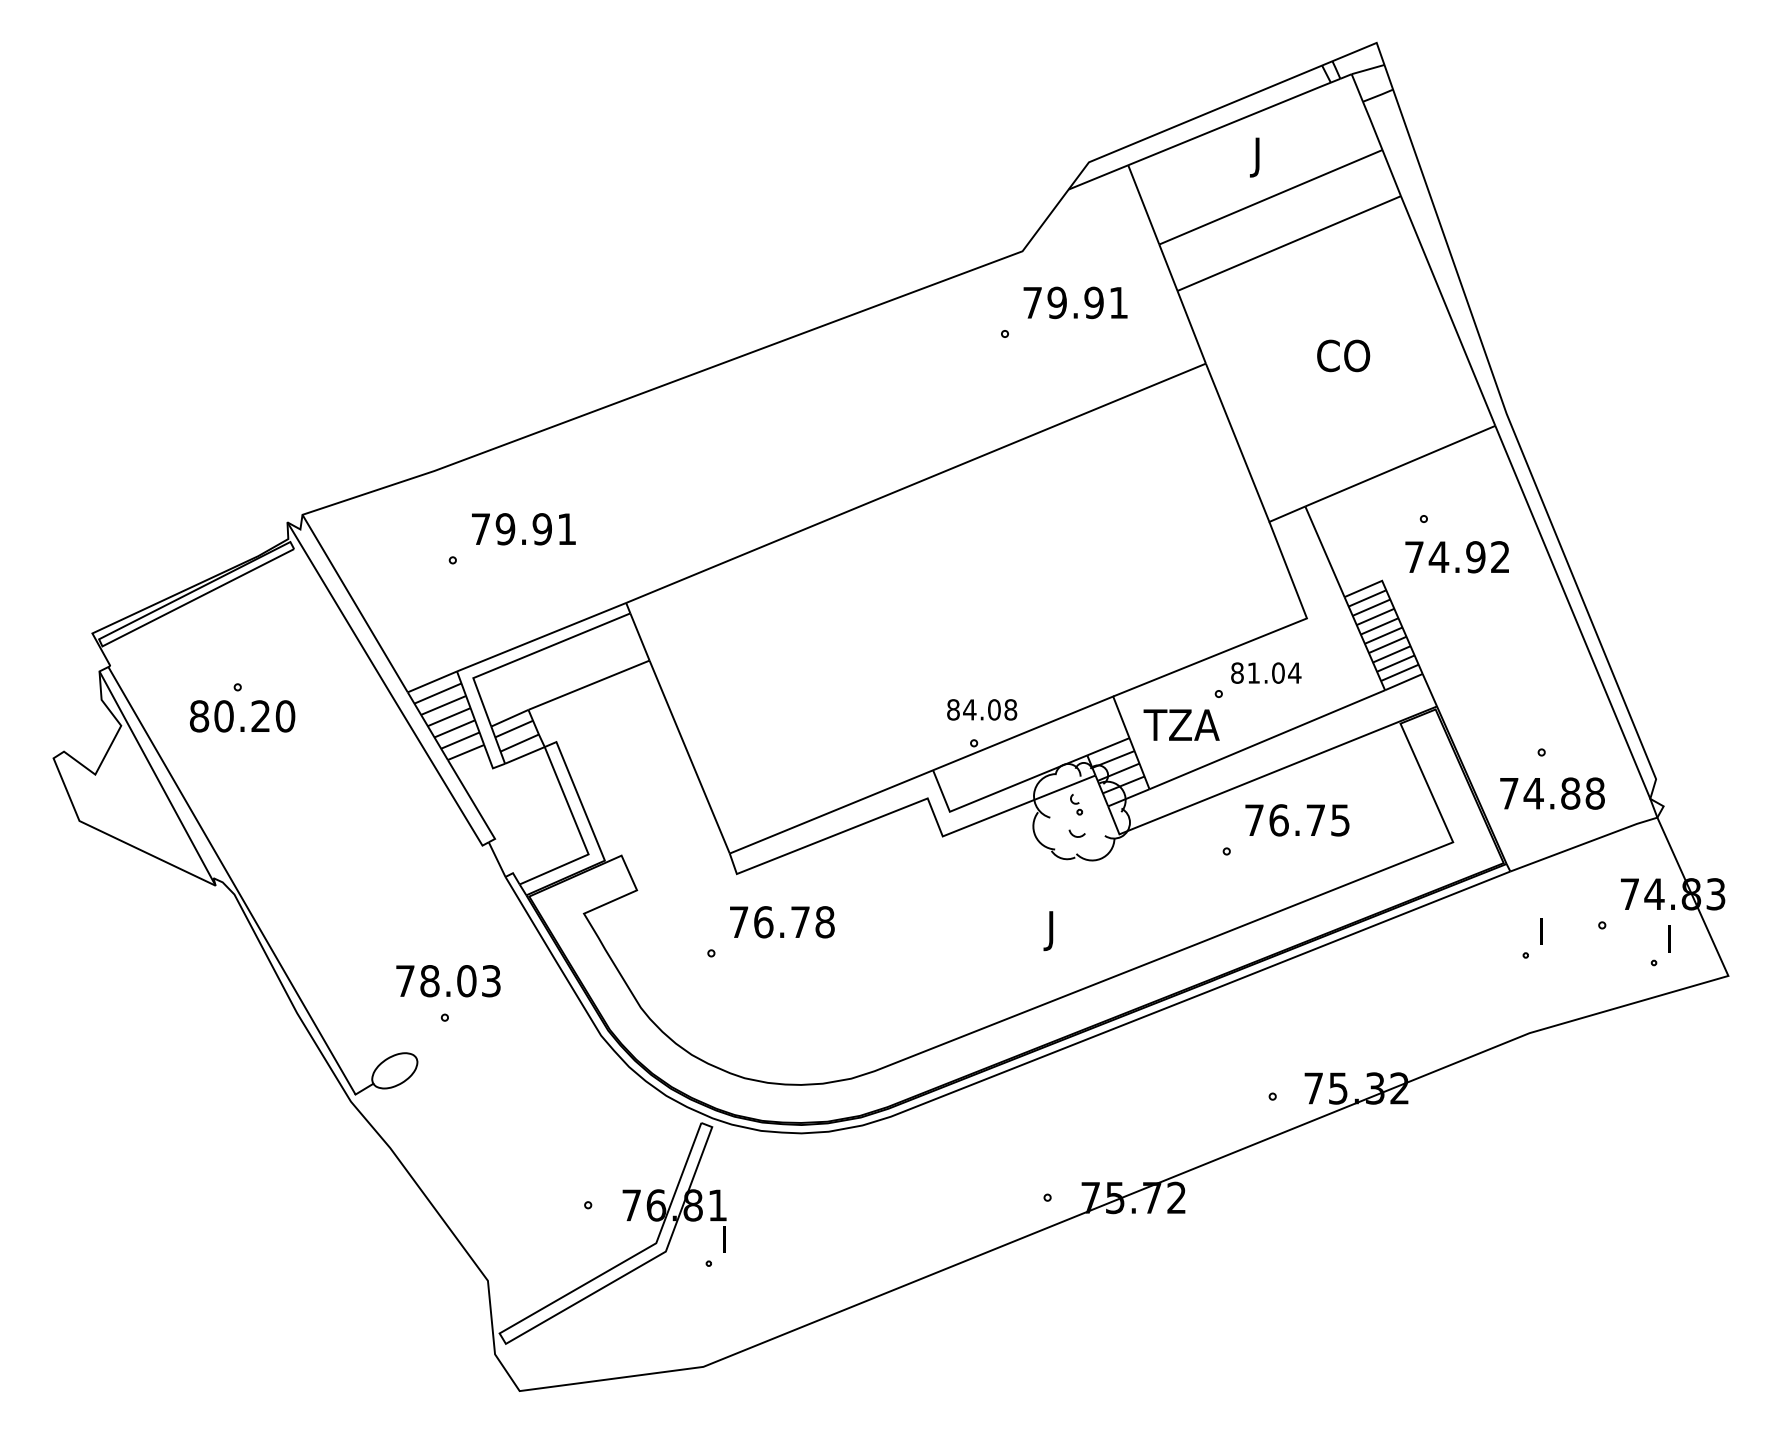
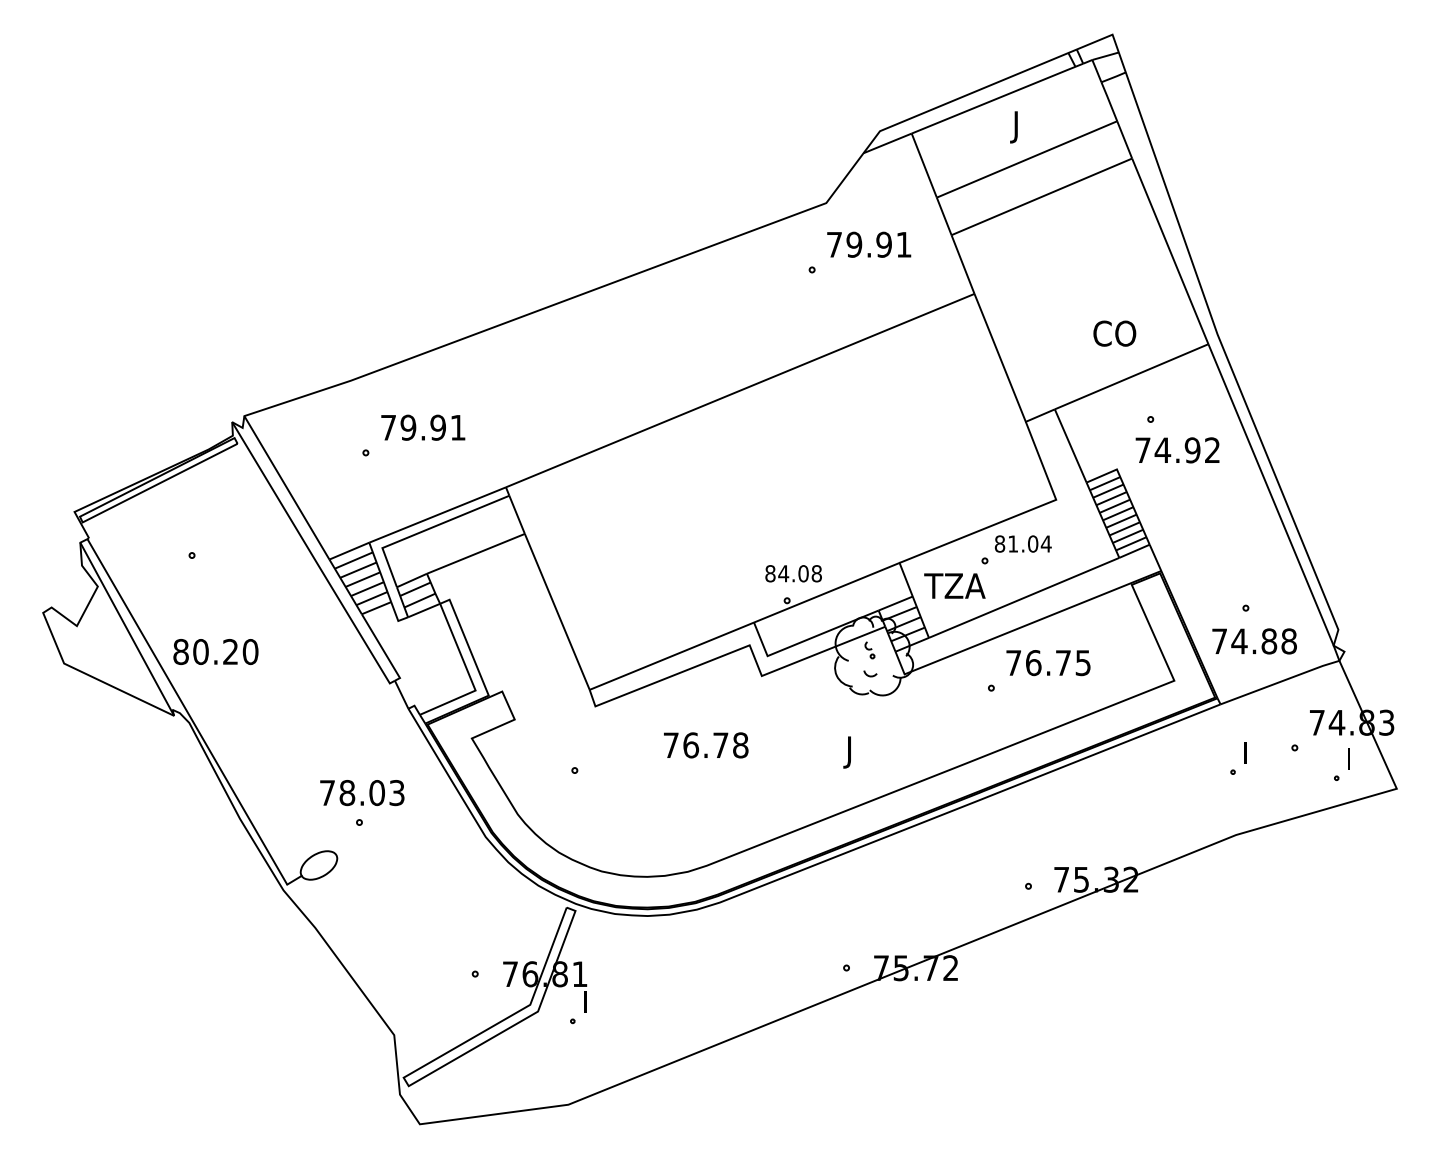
text: (1343, 355) -> (1114, 333), moved
text: (242, 715) -> (215, 651), moved
text: (782, 922) -> (706, 745), moved

